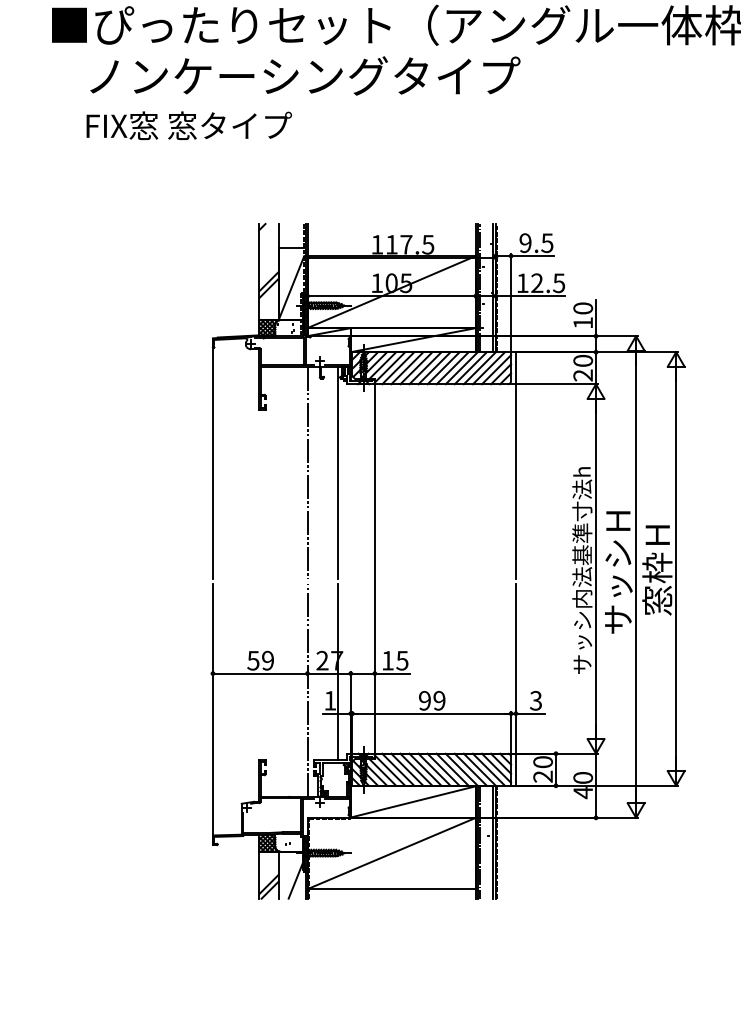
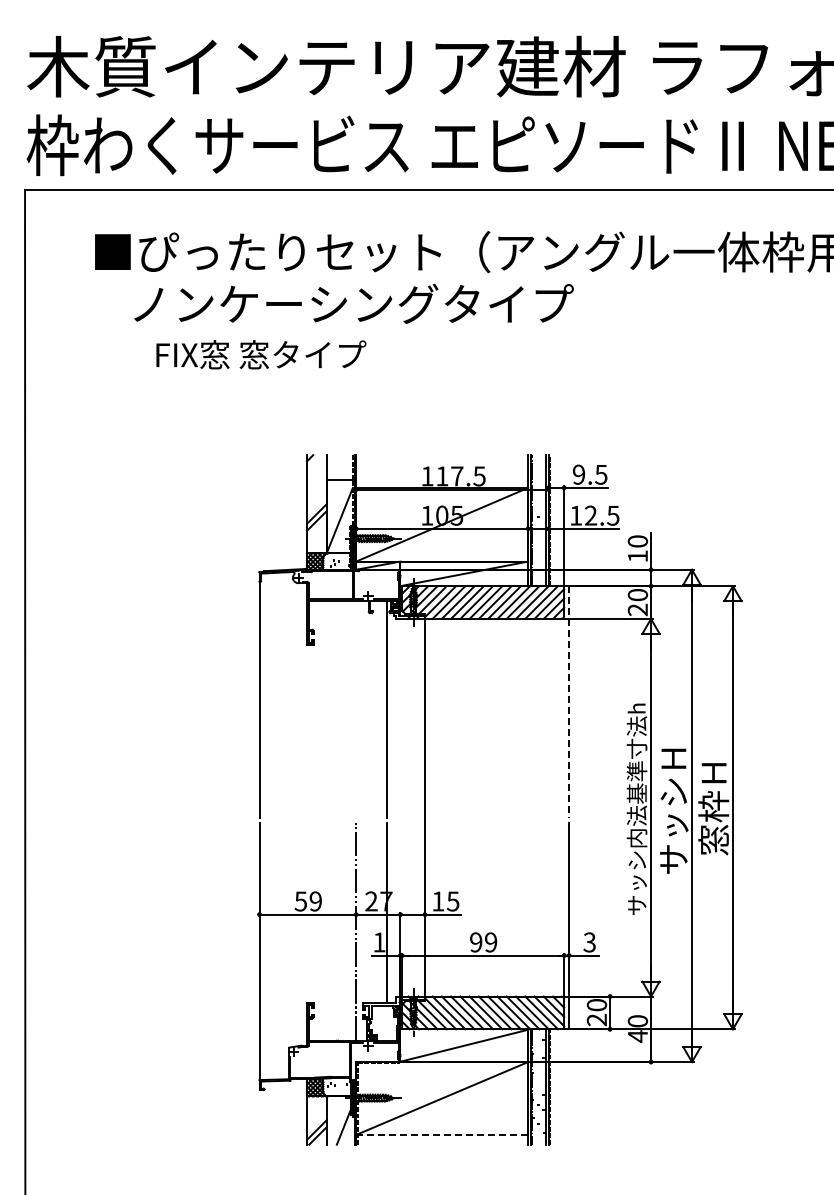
text: (189, 125) -> (261, 354), moved
line: (516, 466) -> (569, 702), solid -> dashed
line: (307, 471) -> (356, 708), removed
line: (391, 888) -> (442, 1134), solid -> dashed

